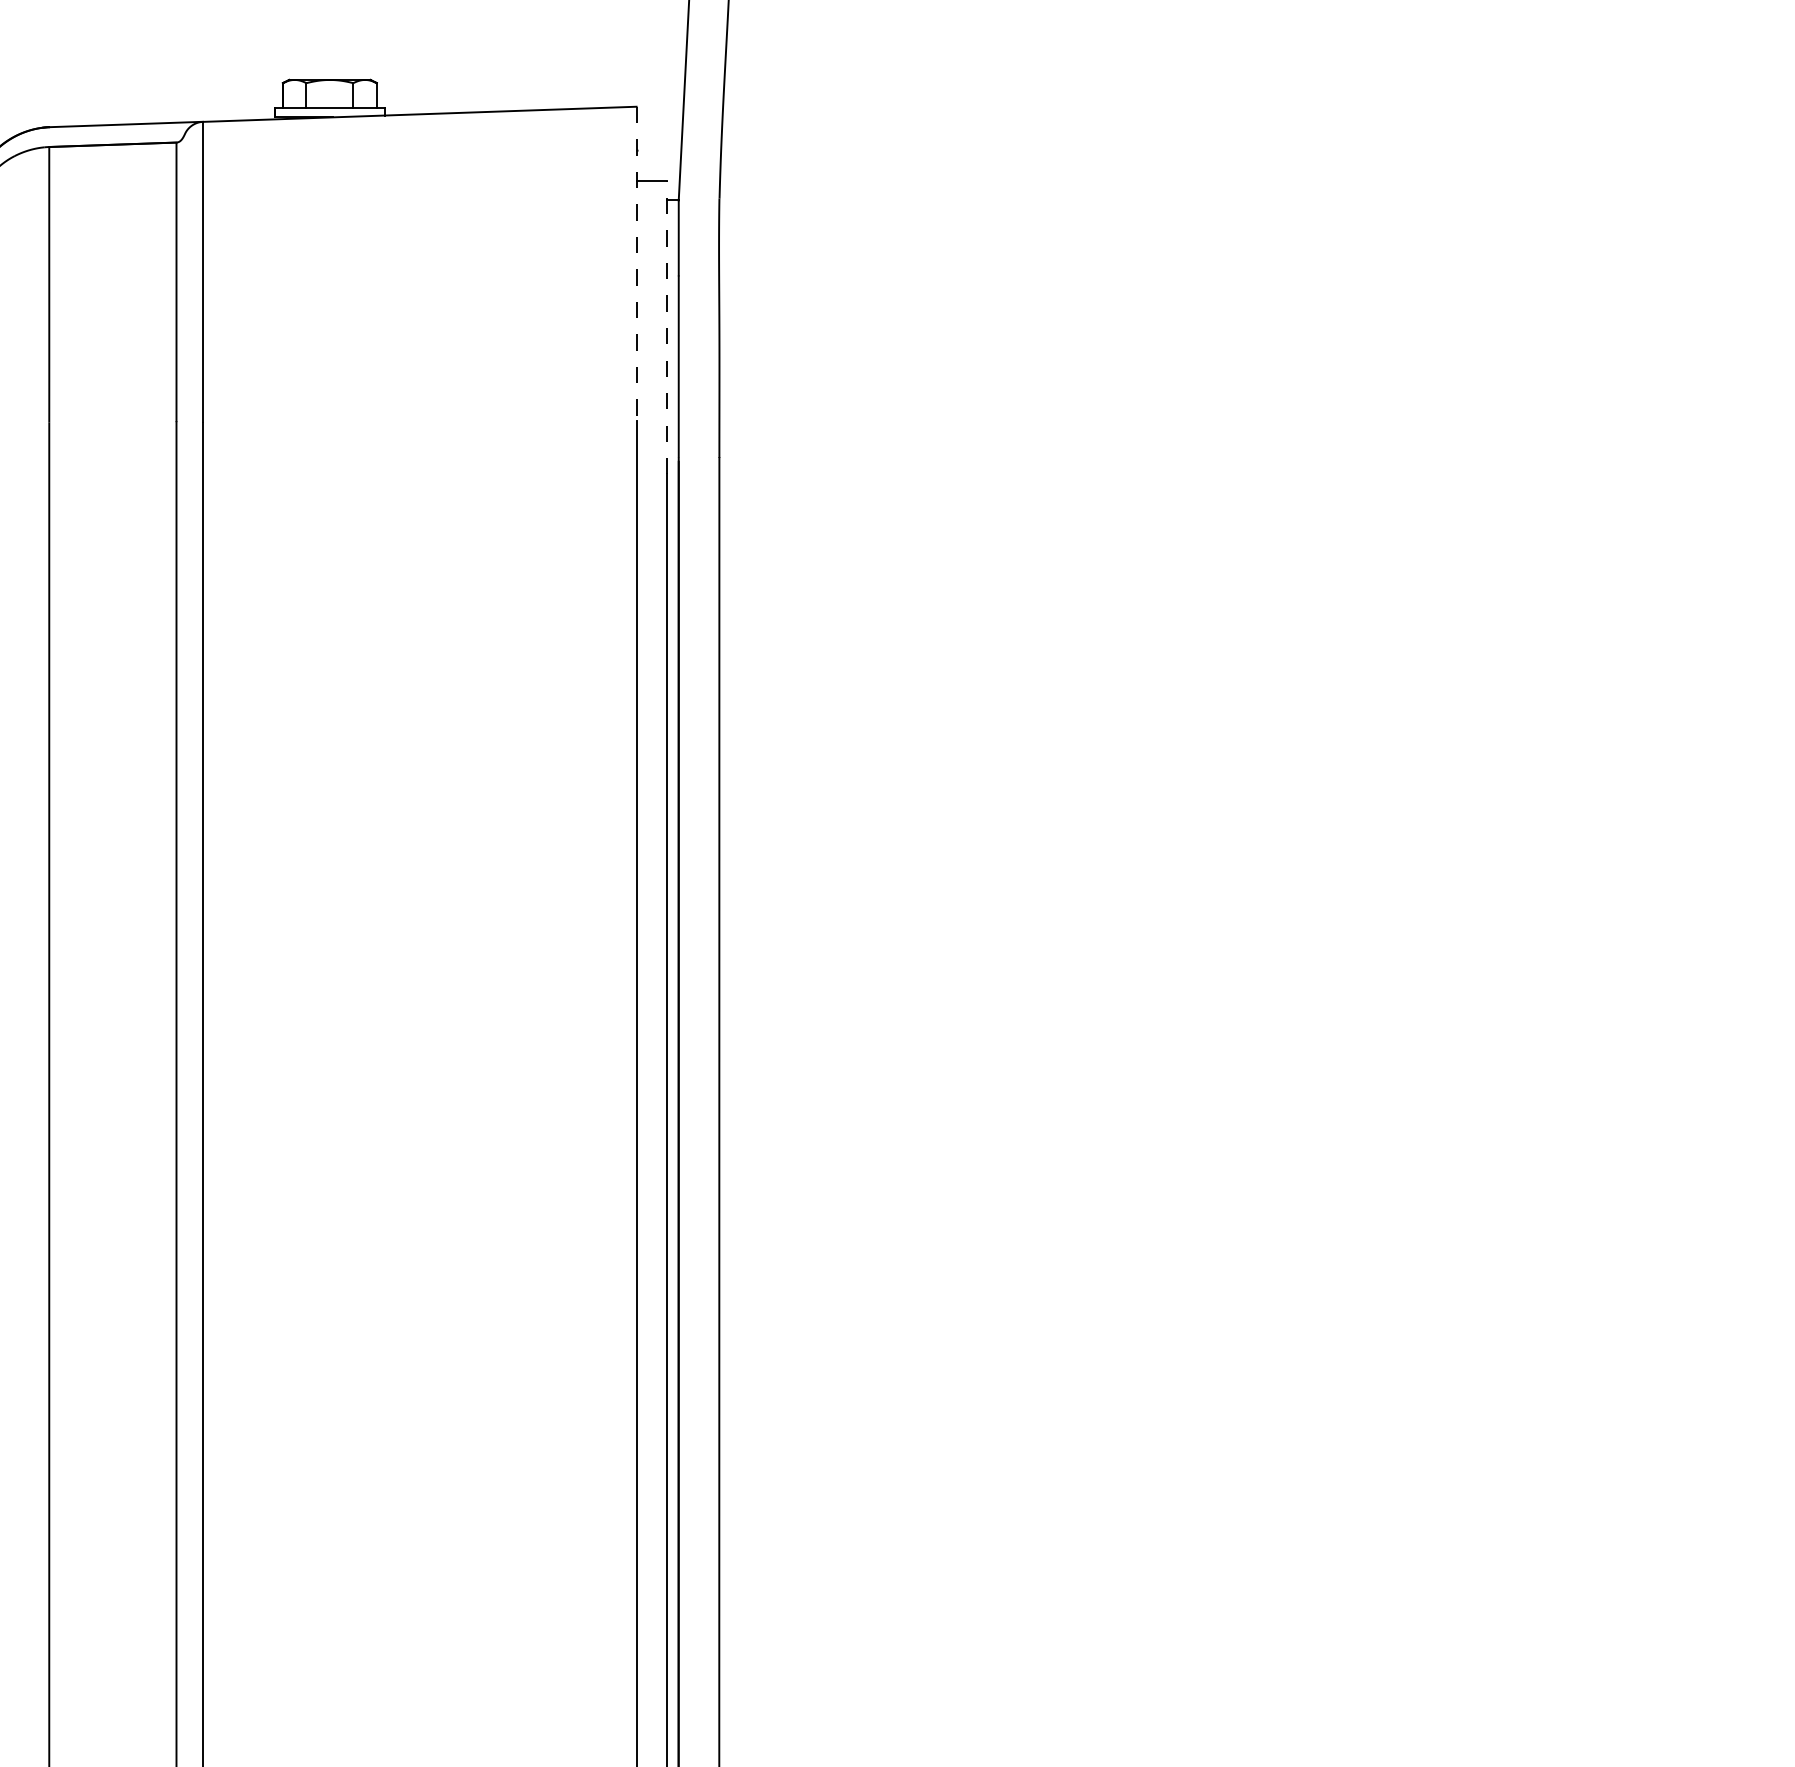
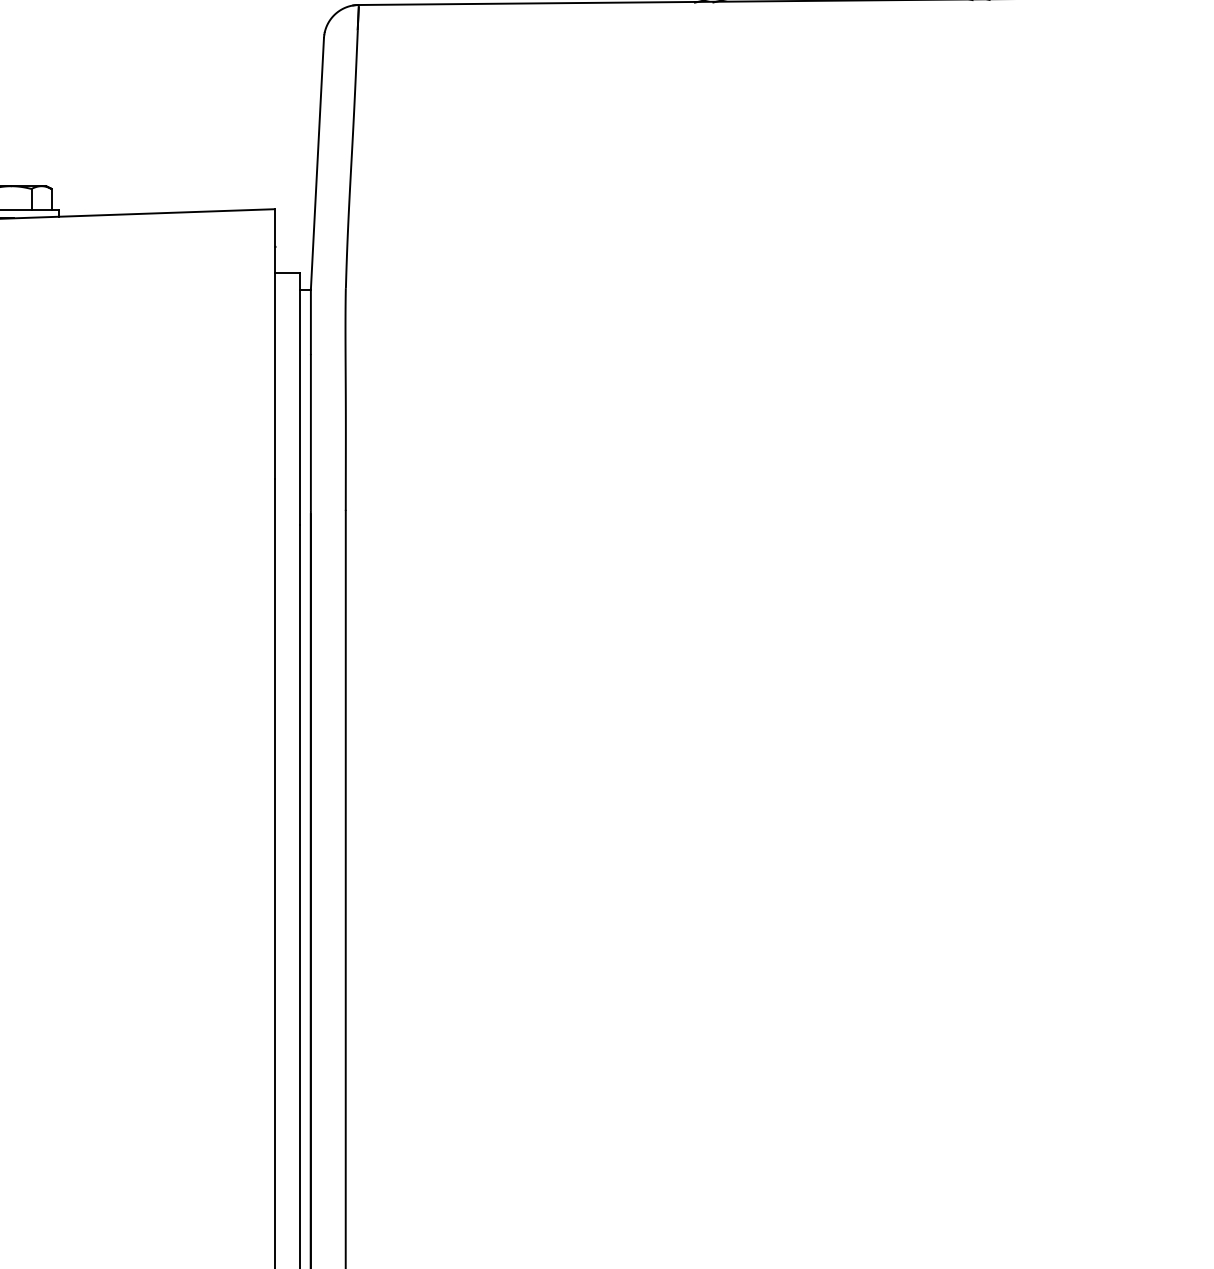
line: (637, 264) -> (275, 344), dashed -> solid
line: (666, 327) -> (300, 398), dashed -> solid

